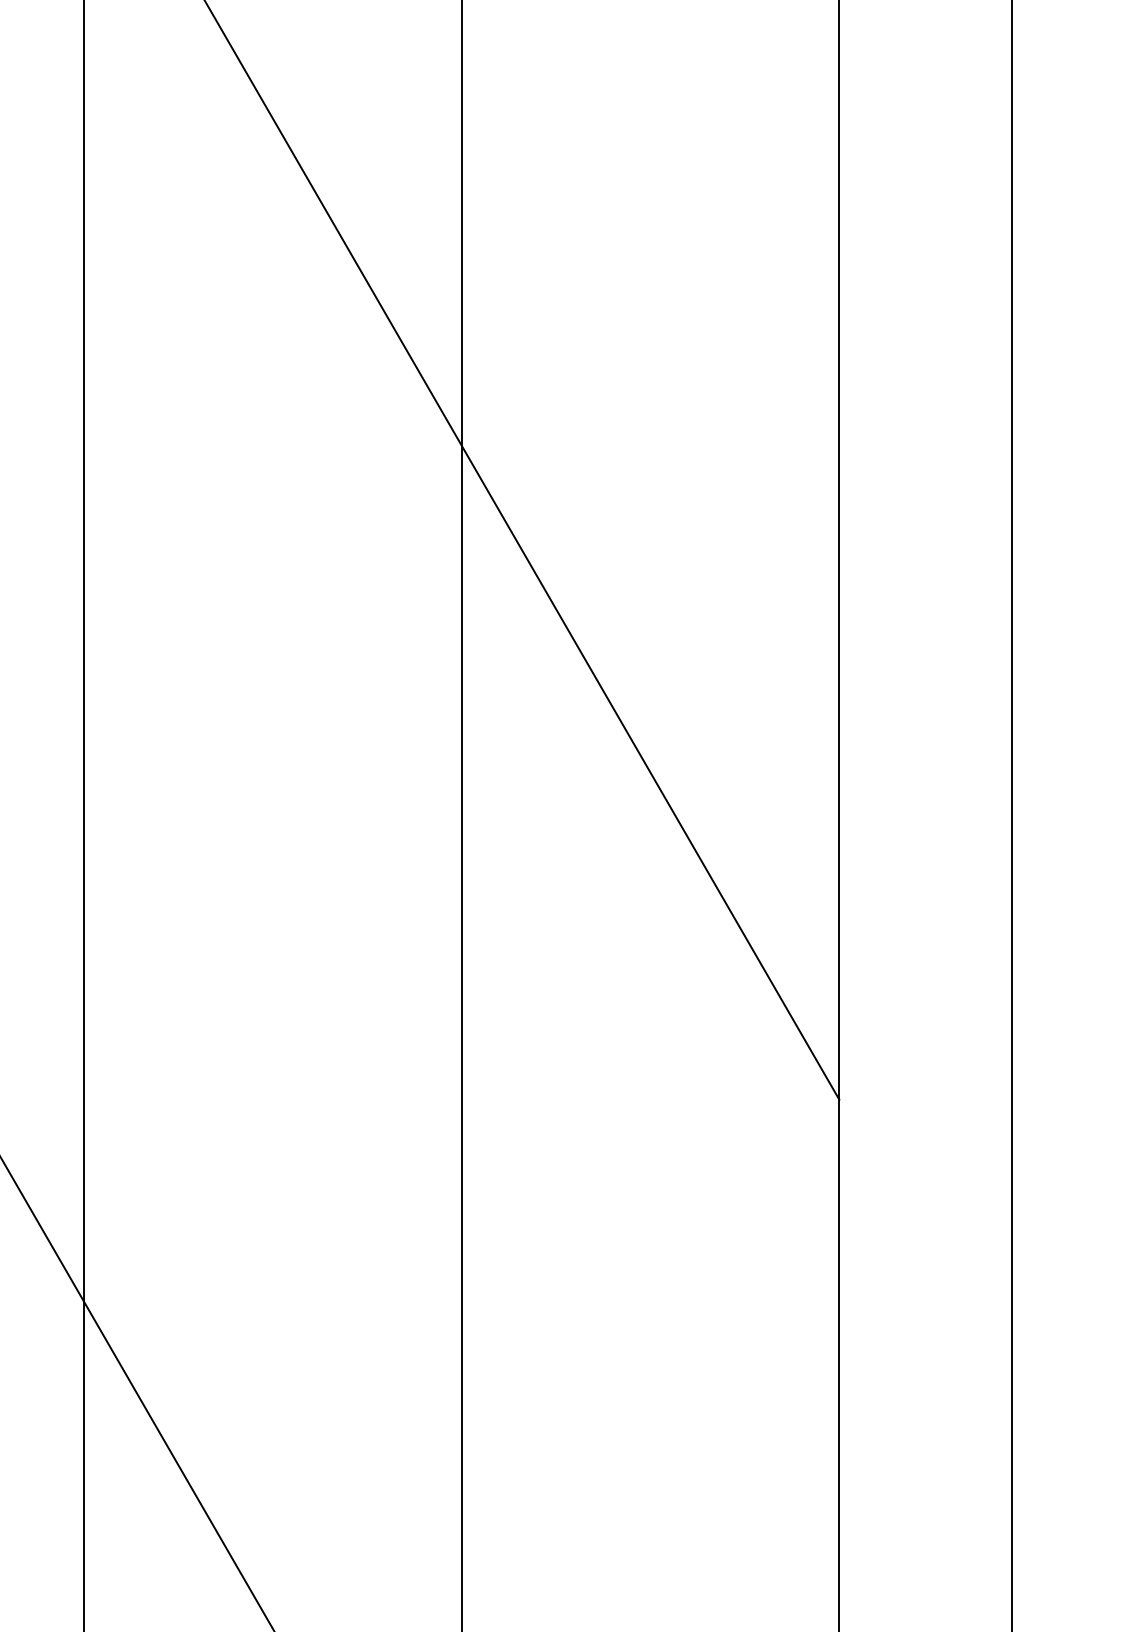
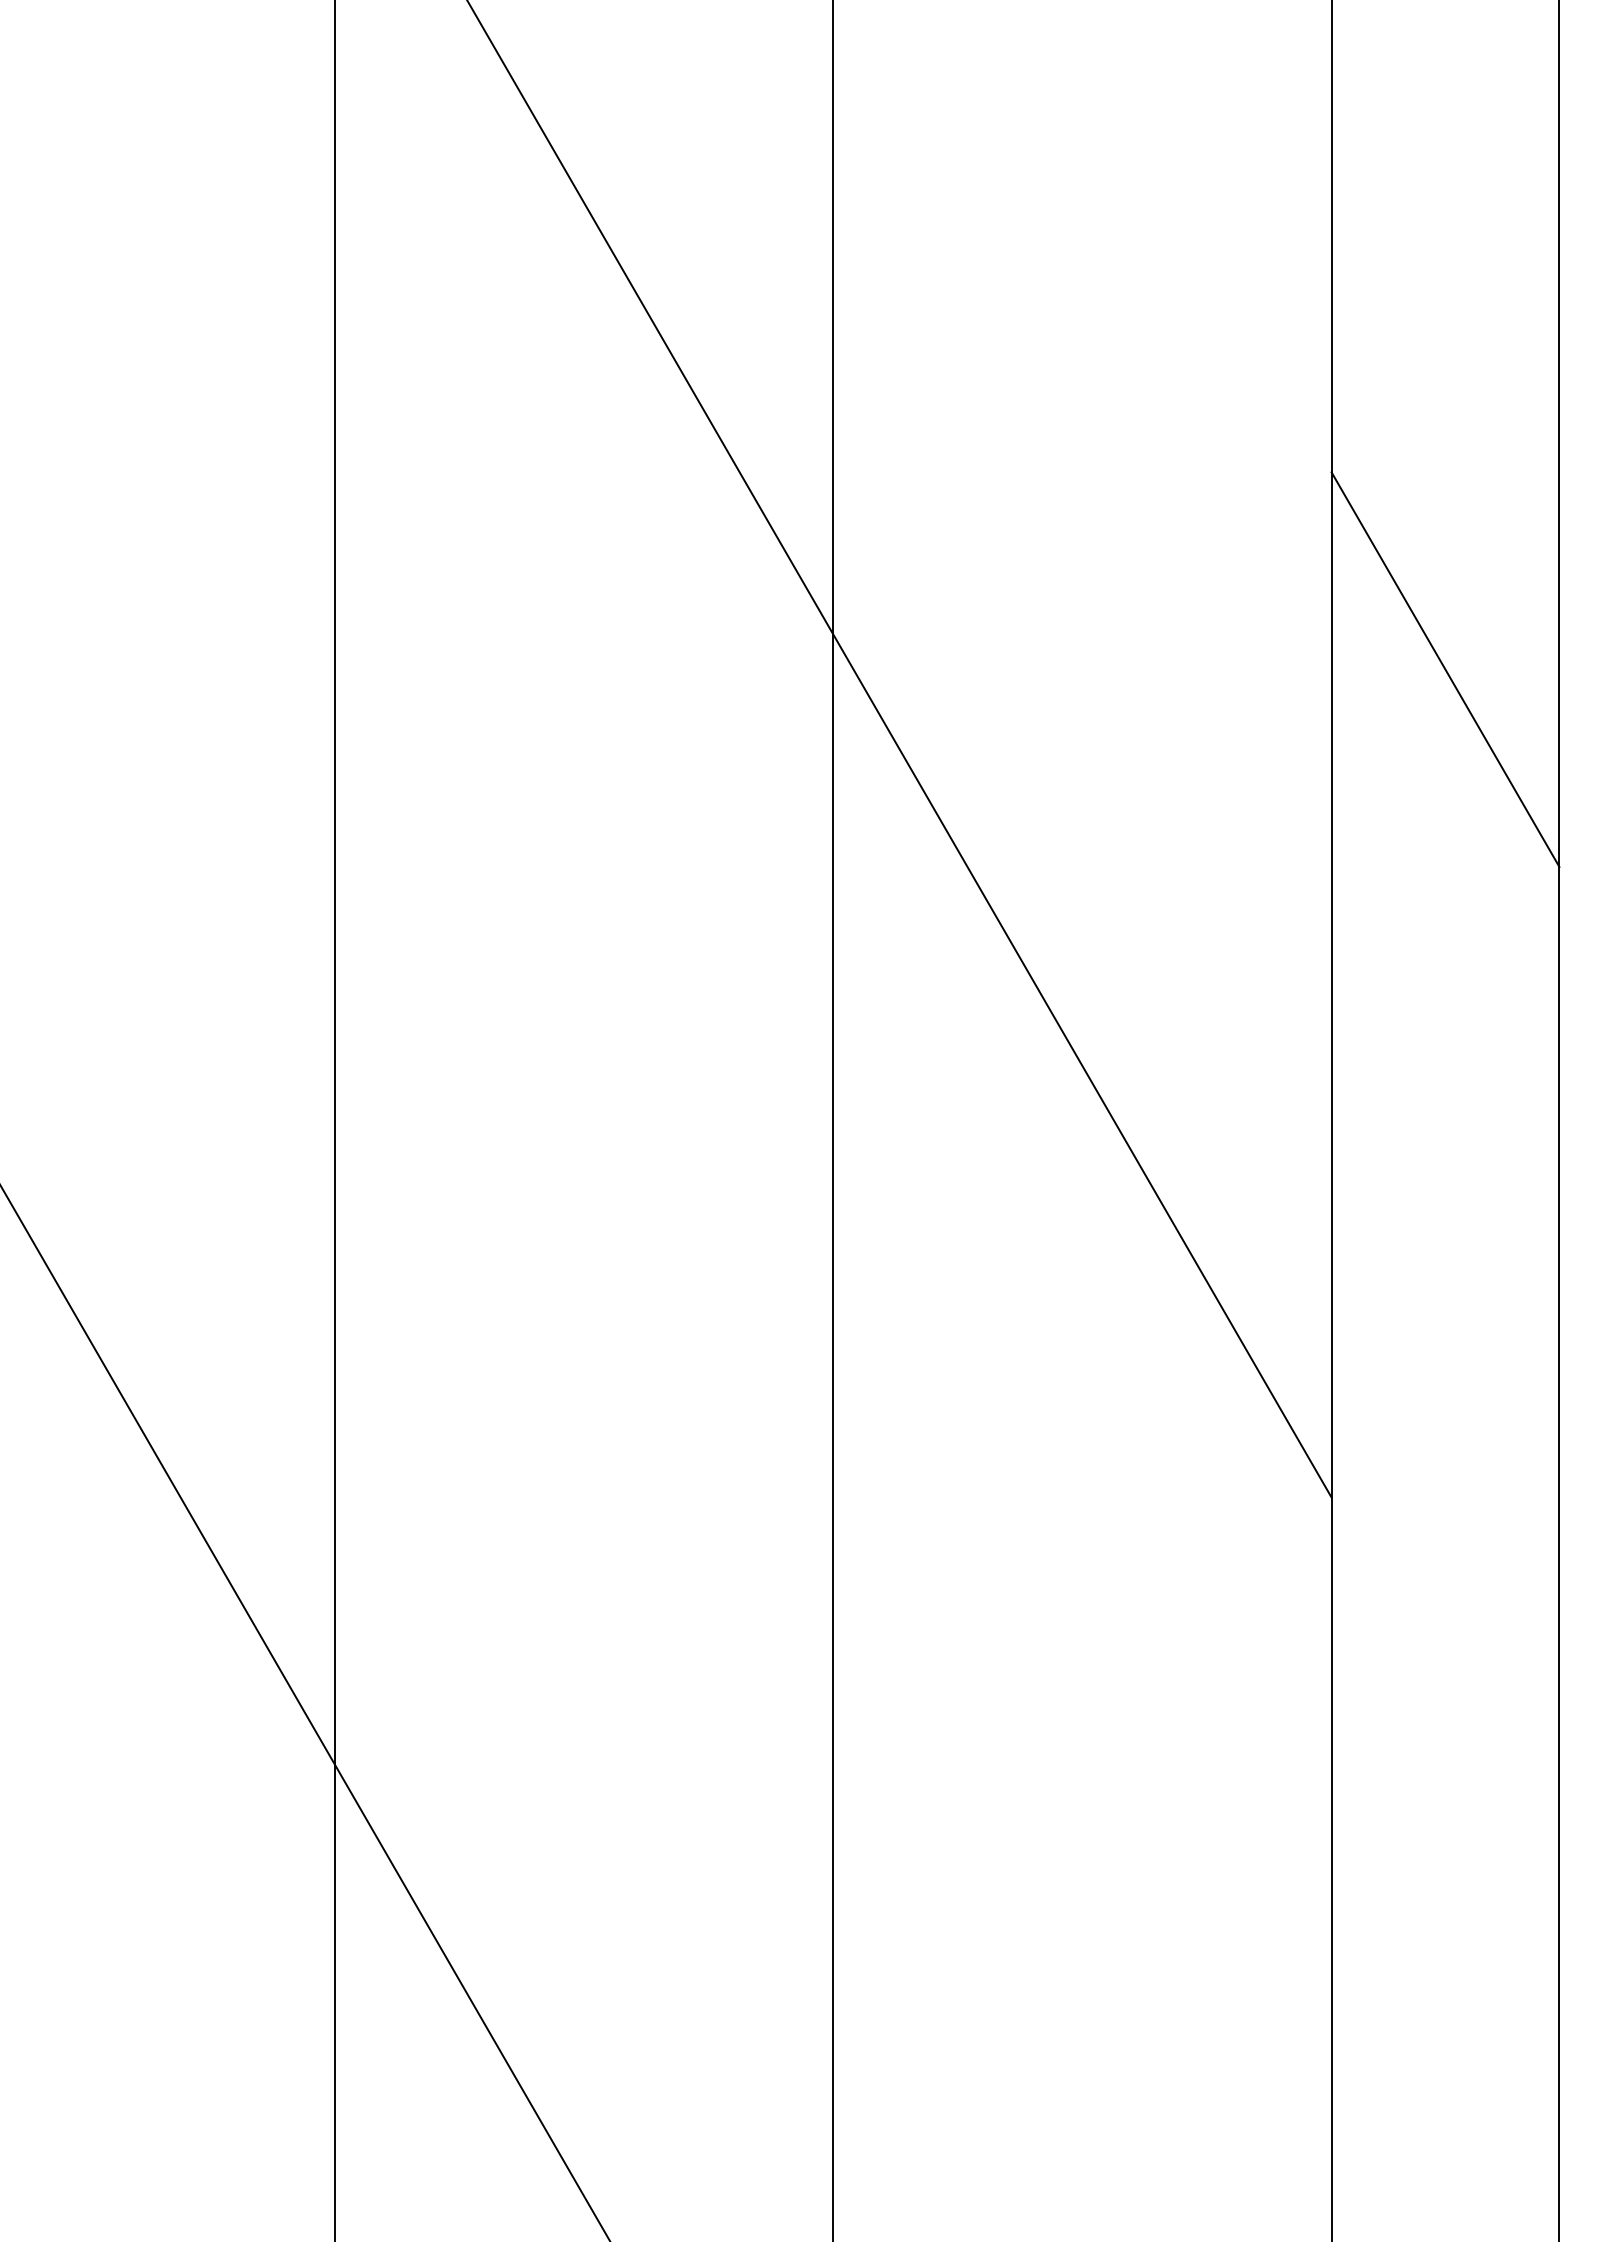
line: (925, 472) -> (1445, 669), added

